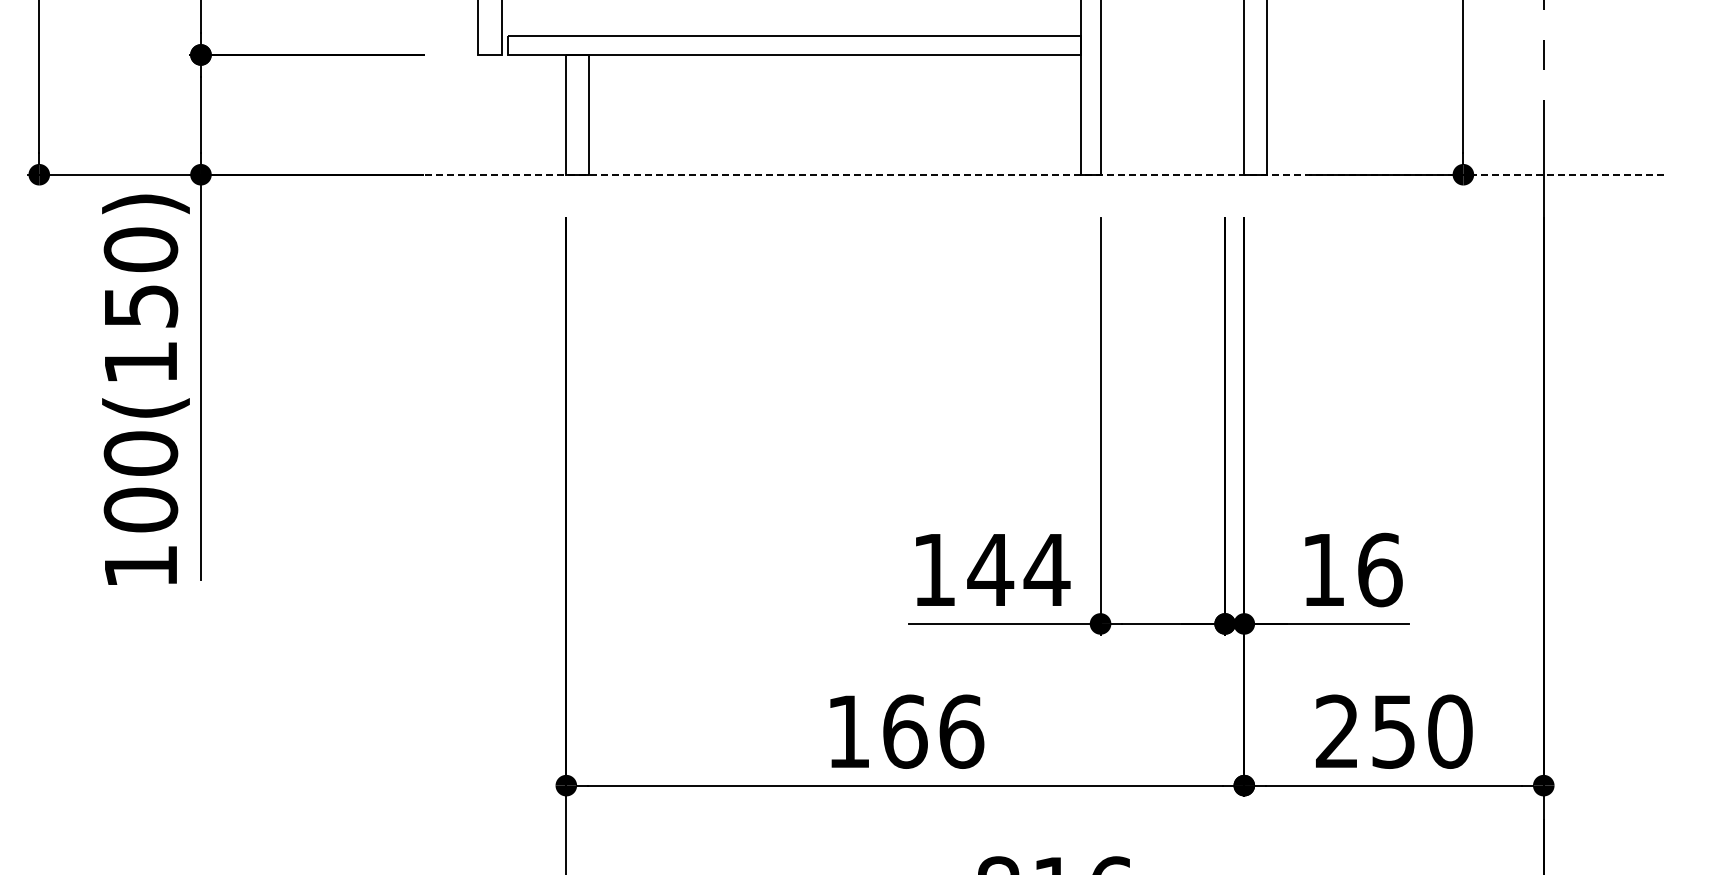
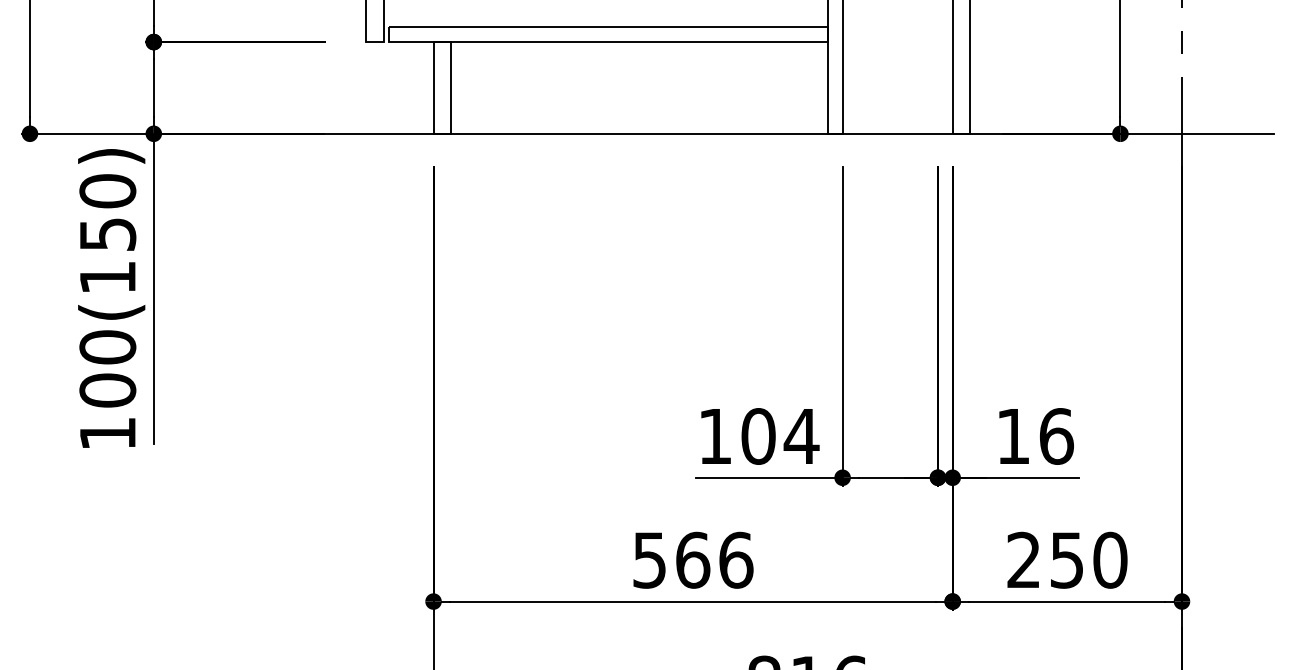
line: (989, 174) -> (757, 133), dashed -> solid
text: (990, 569) -> (758, 436), 144 -> 104
text: (848, 731) -> (649, 560), 166 -> 566

